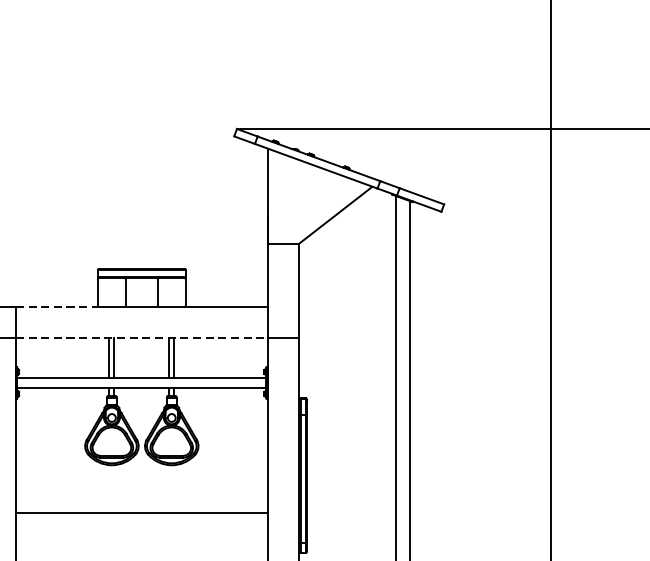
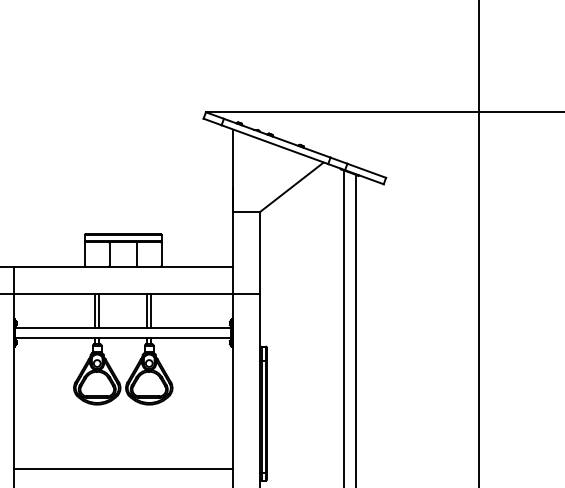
line: (58, 306) -> (50, 266), dashed -> solid
line: (142, 338) -> (123, 294), dashed -> solid
line: (140, 513) -> (122, 469), moved

